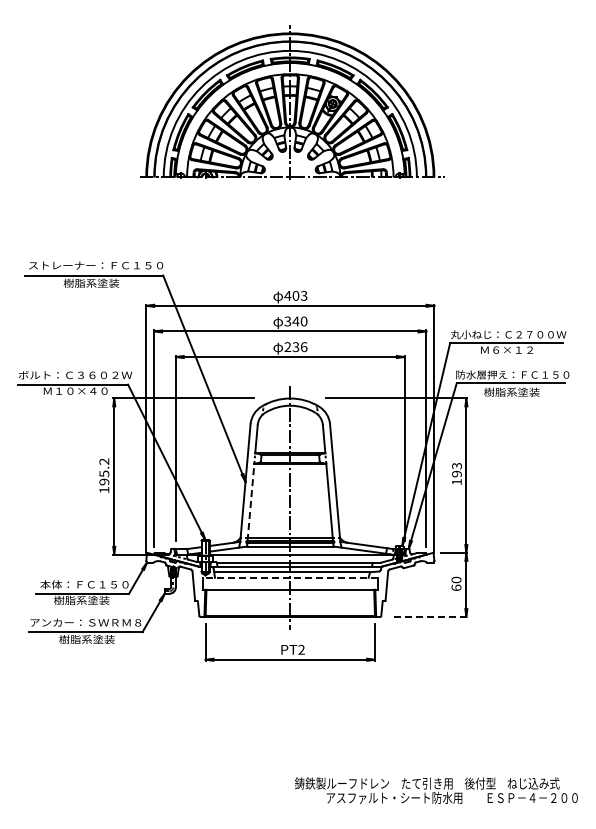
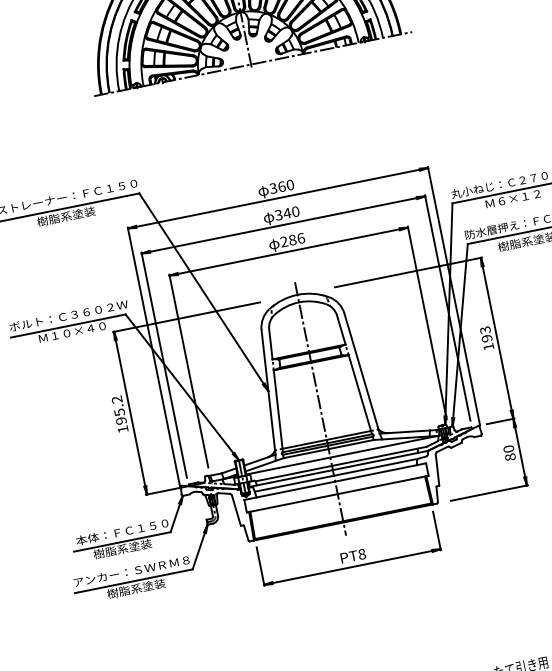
text: (295, 295) -> (281, 186), 403 -> 360
text: (295, 346) -> (292, 239), 236 -> 286
line: (250, 502) -> (277, 411), dashed -> solid
line: (289, 577) -> (334, 481), dashed -> solid
text: (456, 587) -> (510, 456), 60 -> 80
line: (430, 617) -> (489, 493), dashed -> solid
text: (301, 649) -> (361, 553), PT2 -> PT8

